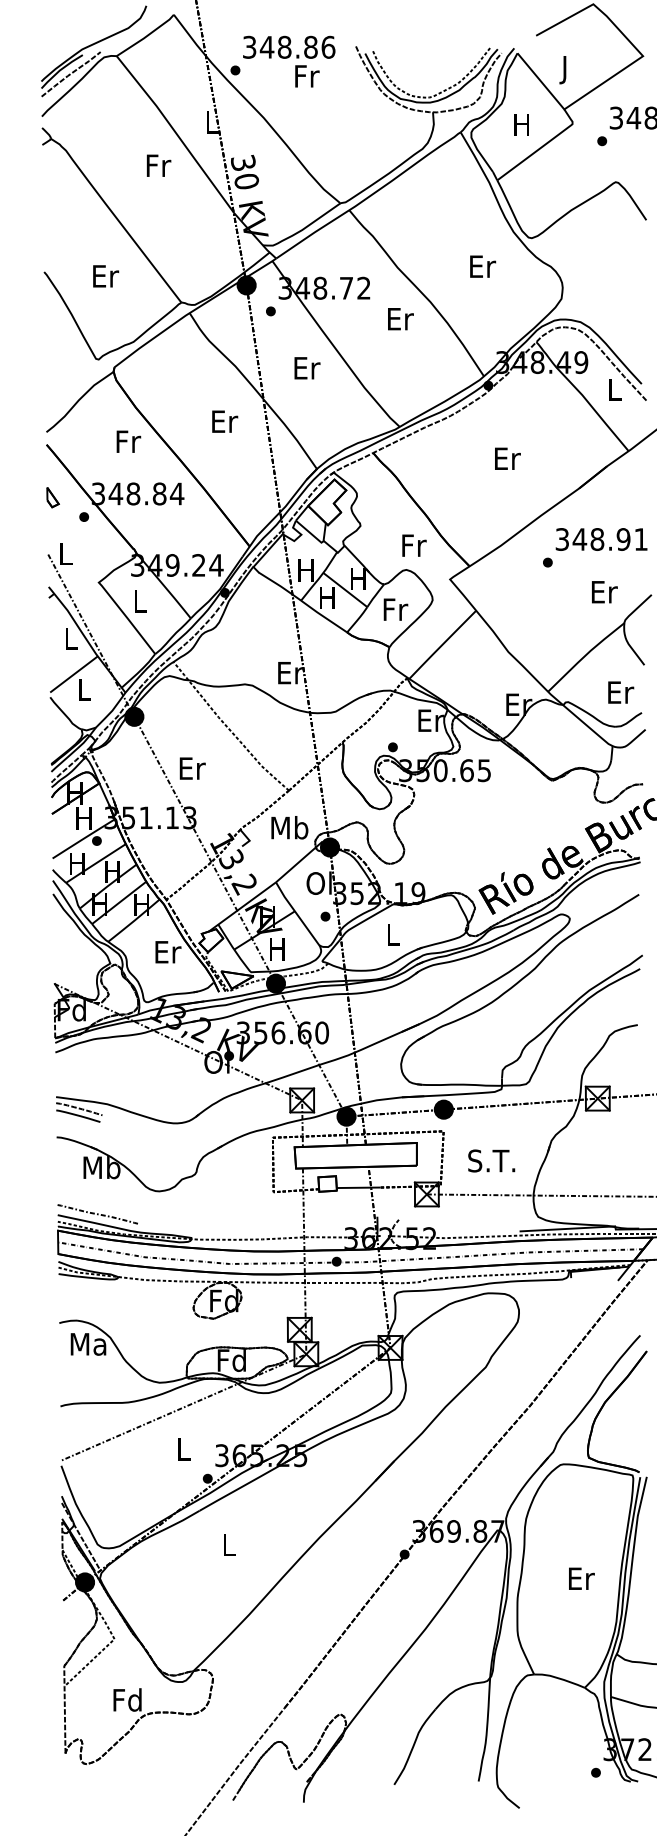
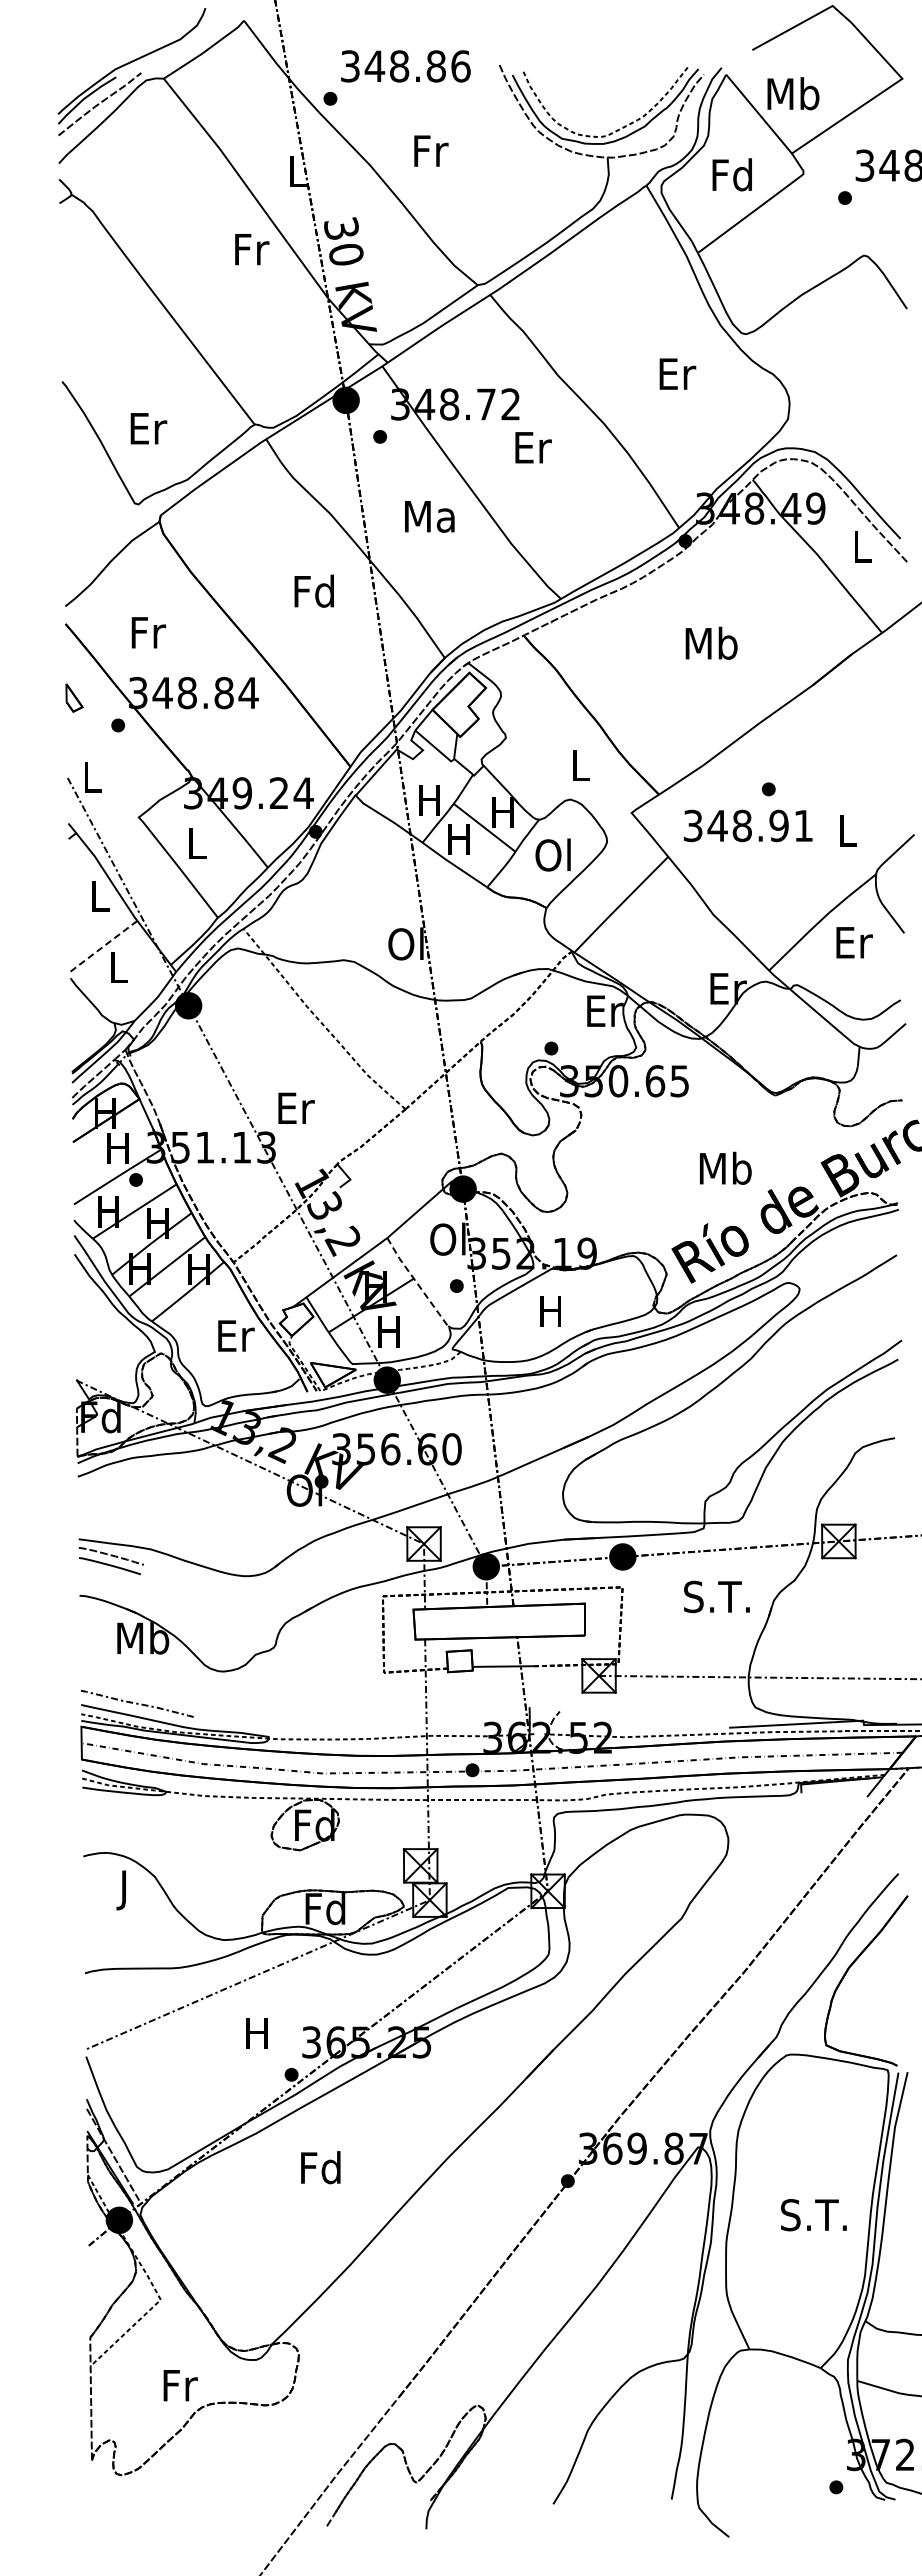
text: (565, 69) -> (793, 97), J -> Mb
text: (307, 75) -> (431, 150), moved
text: (521, 124) -> (731, 174), H -> Fd
text: (159, 165) -> (252, 249), moved
text: (105, 276) -> (148, 428), moved
text: (400, 318) -> (533, 447), moved
text: (306, 368) -> (429, 516), Er -> Ma
text: (224, 420) -> (314, 590), Er -> Fd
text: (128, 441) -> (148, 632), moved
text: (507, 457) -> (711, 642), Er -> Mb
text: (601, 539) -> (748, 825), moved
text: (414, 545) -> (581, 765), Fr -> L
text: (604, 591) -> (848, 830), Er -> L
text: (394, 609) -> (553, 854), Fr -> Ol
text: (289, 672) -> (406, 943), Er -> Ol
line: (73, 674) -> (103, 946), solid -> dashed
text: (621, 692) -> (854, 942), moved
text: (192, 767) -> (296, 1107), moved
text: (289, 827) -> (725, 1167), moved
line: (297, 914) -> (417, 1283), solid -> dashed
text: (392, 934) -> (550, 1311), L -> H
text: (491, 1160) -> (716, 1596), moved
text: (88, 1347) -> (124, 1890), Ma -> J
text: (182, 1449) -> (256, 2033), L -> H
text: (228, 1544) -> (320, 2167), L -> Fd
text: (579, 1579) -> (813, 2215), Er -> S.T.
text: (127, 1699) -> (178, 2384), Fd -> Fr

